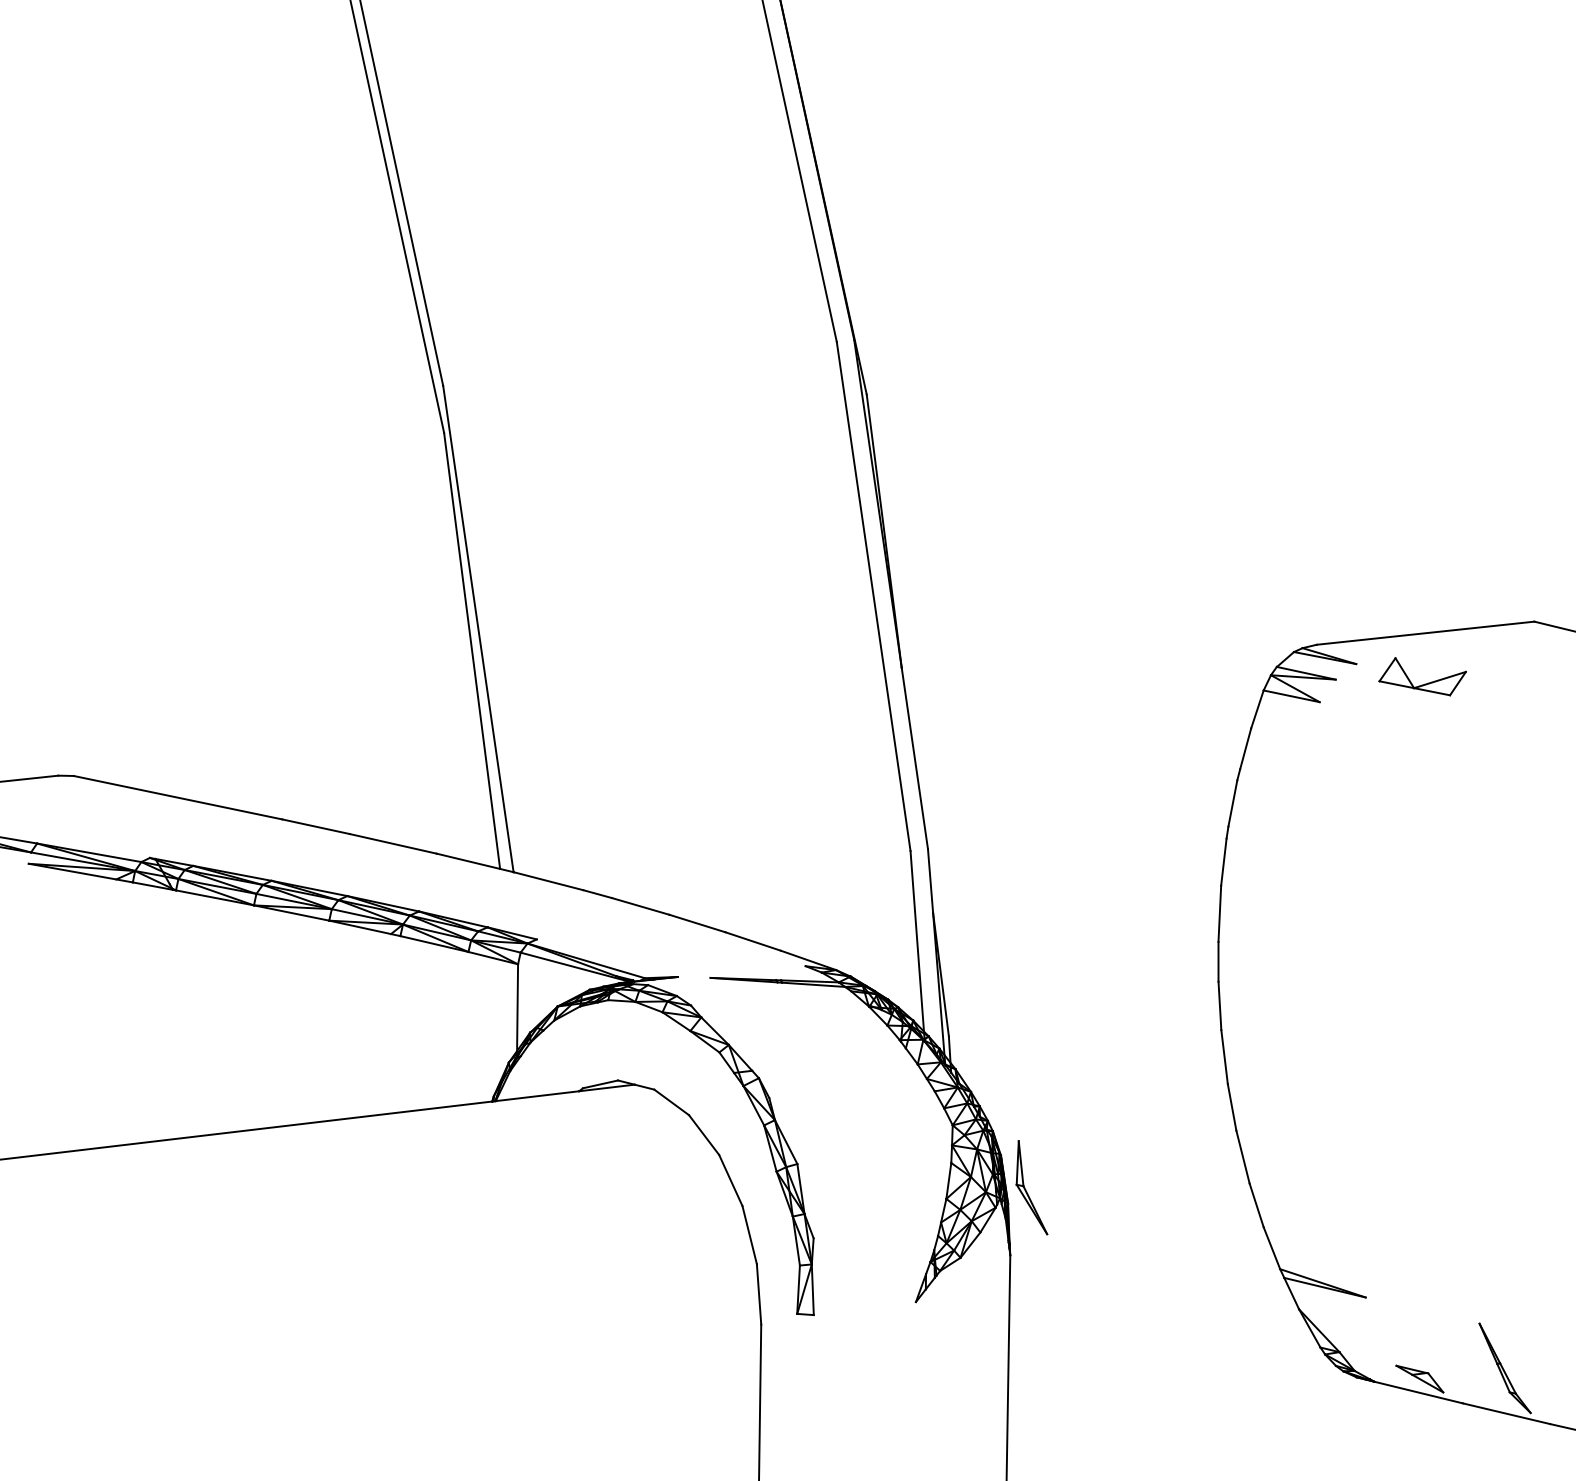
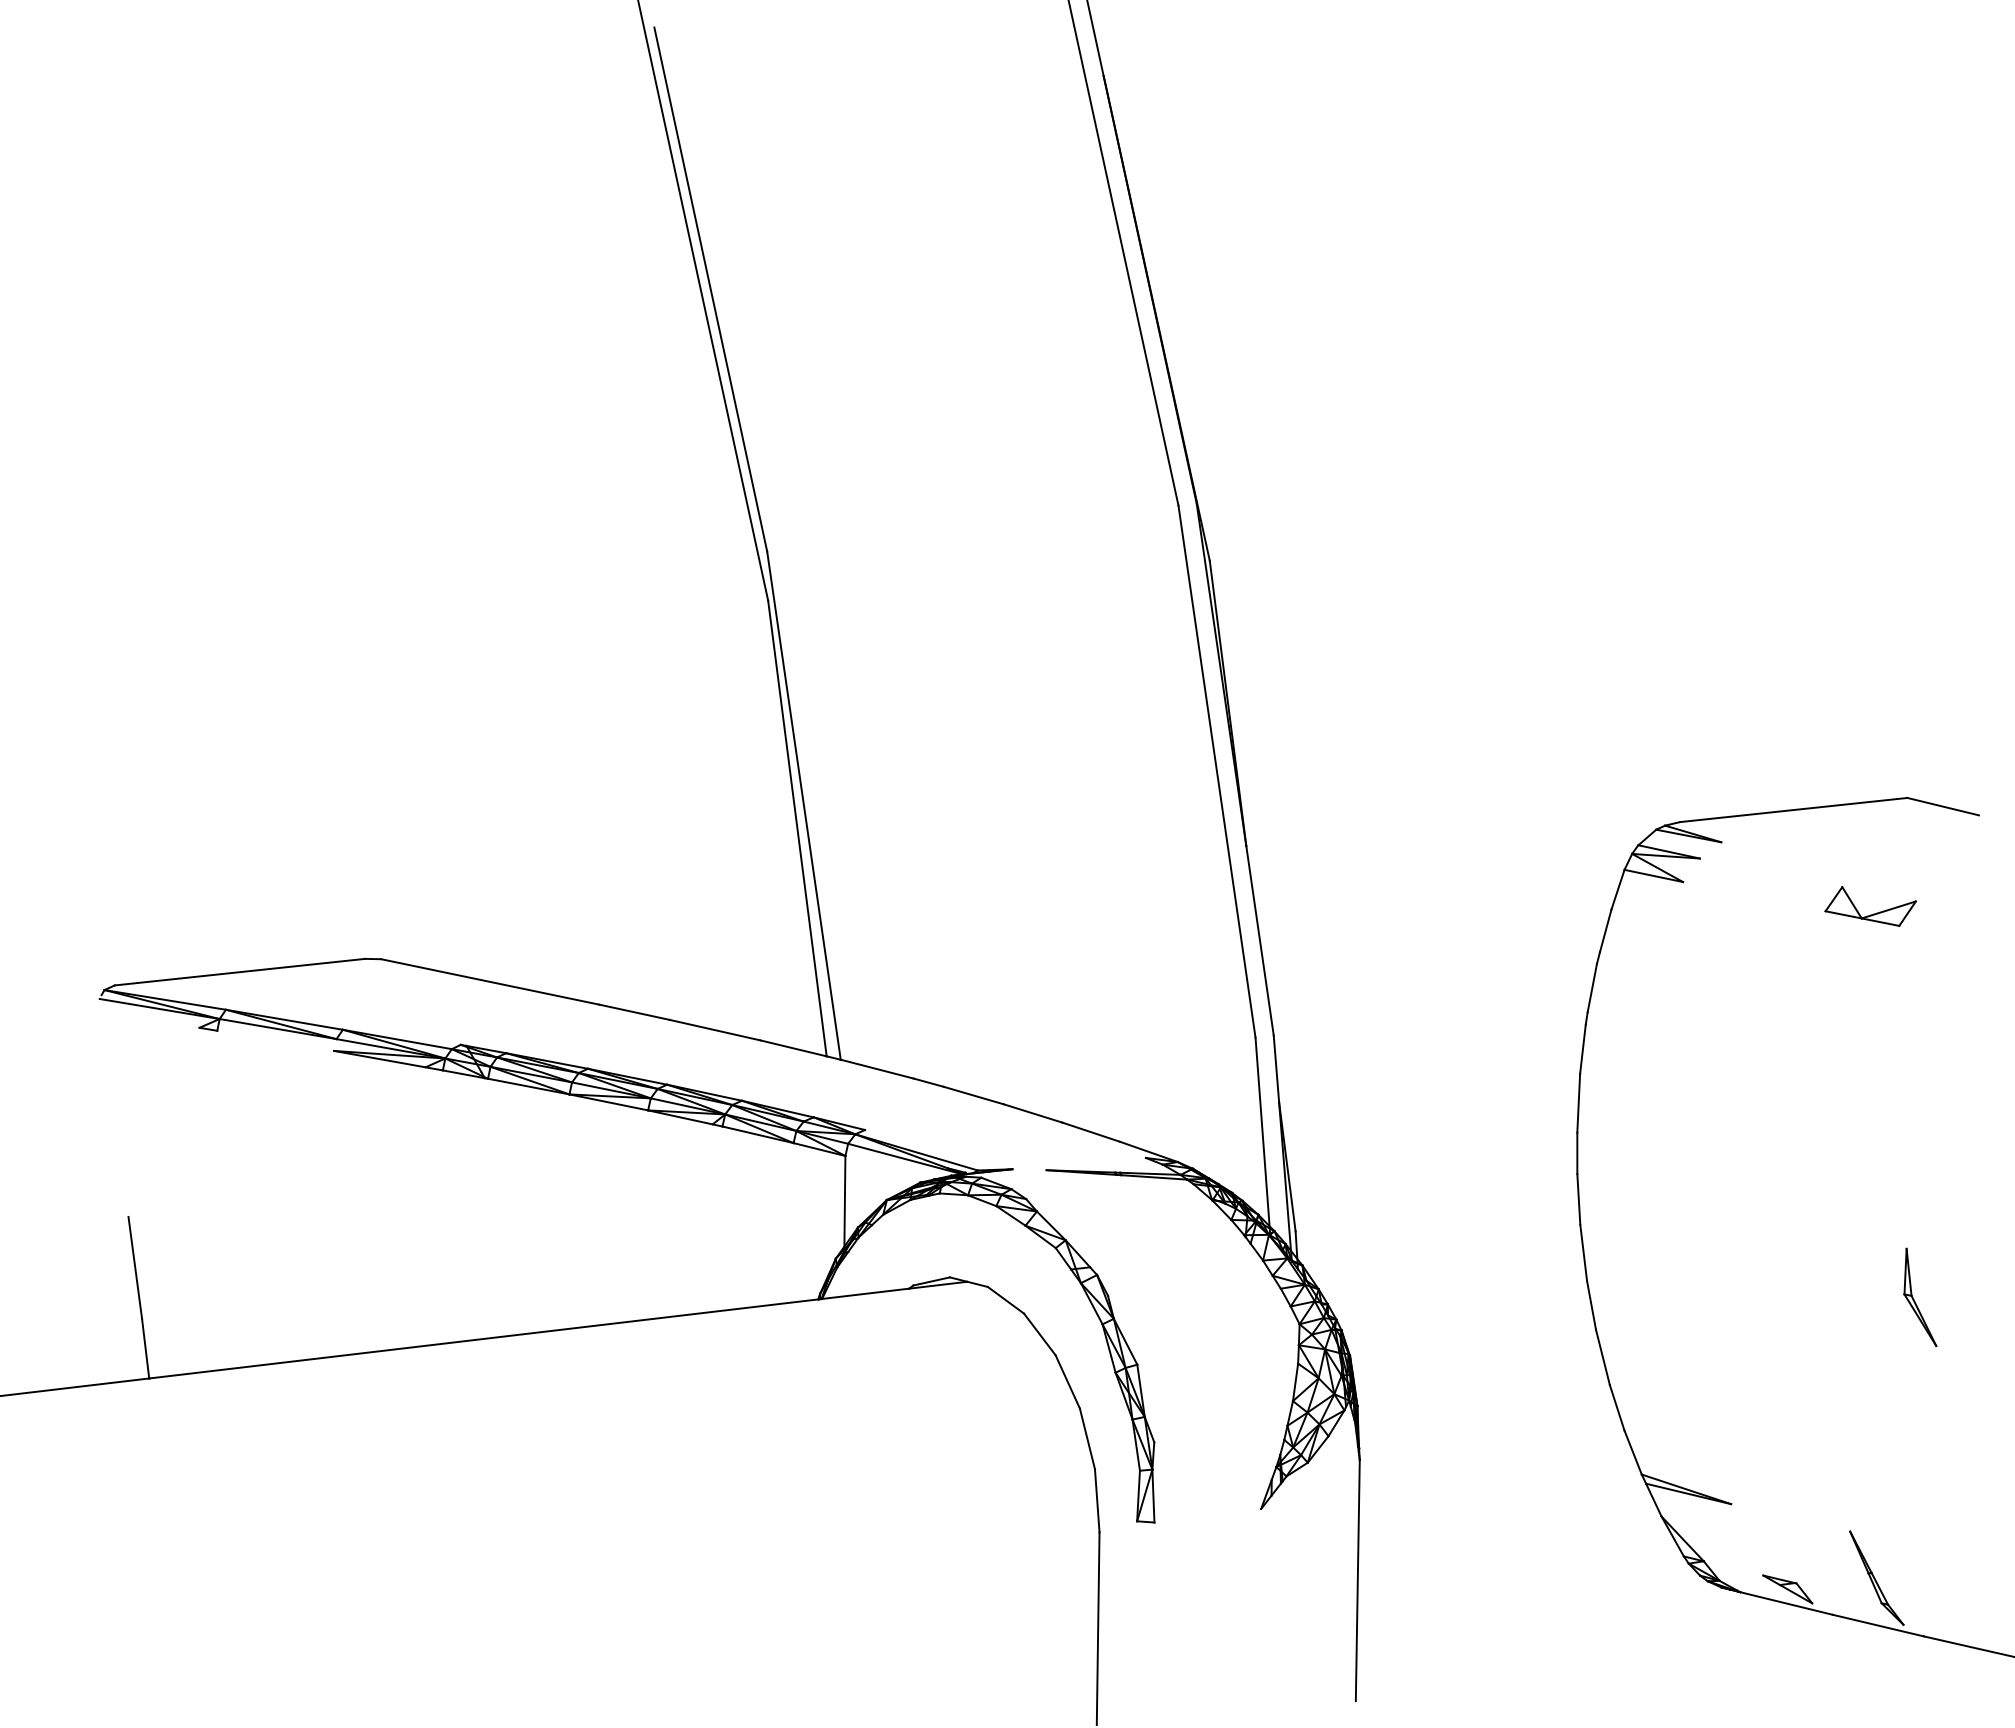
part: (1425, 683) -> (1873, 913), moved
part: (1026, 1189) -> (1914, 1299), moved

